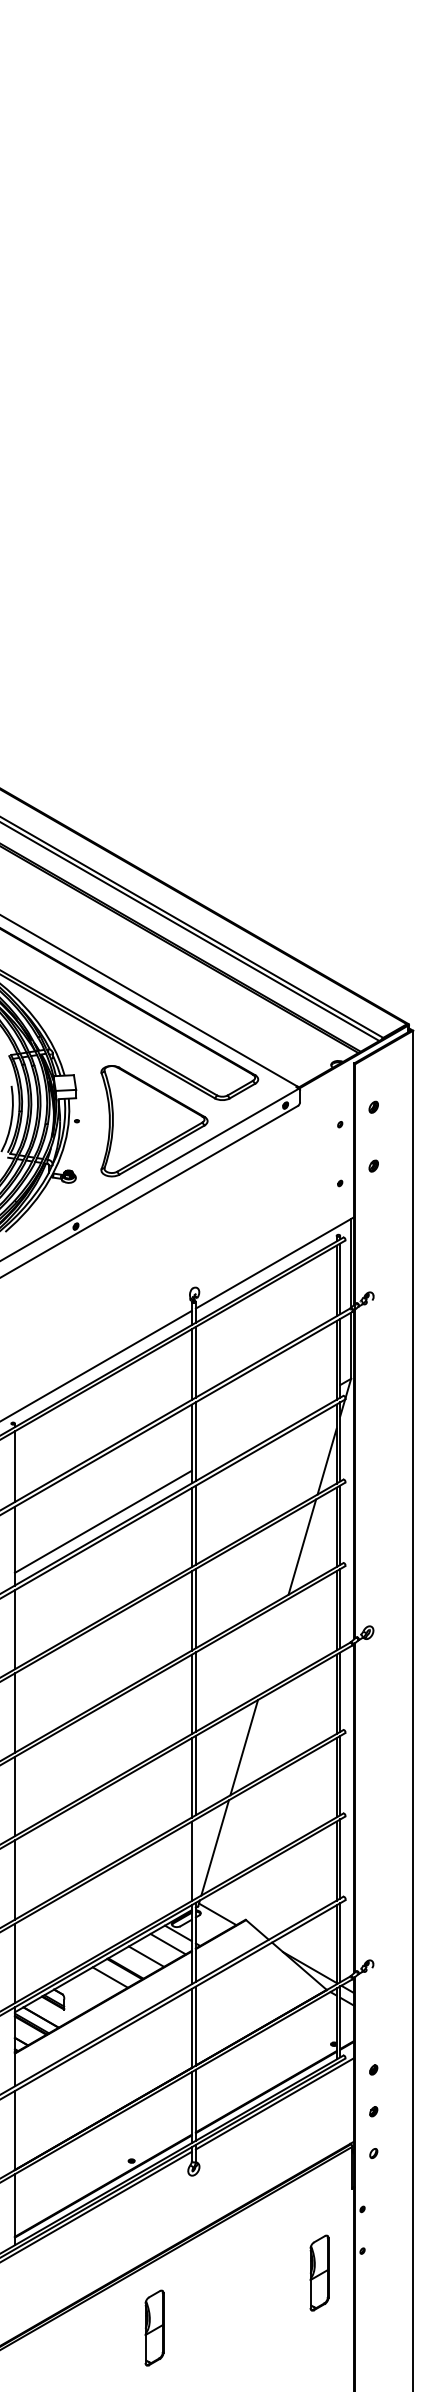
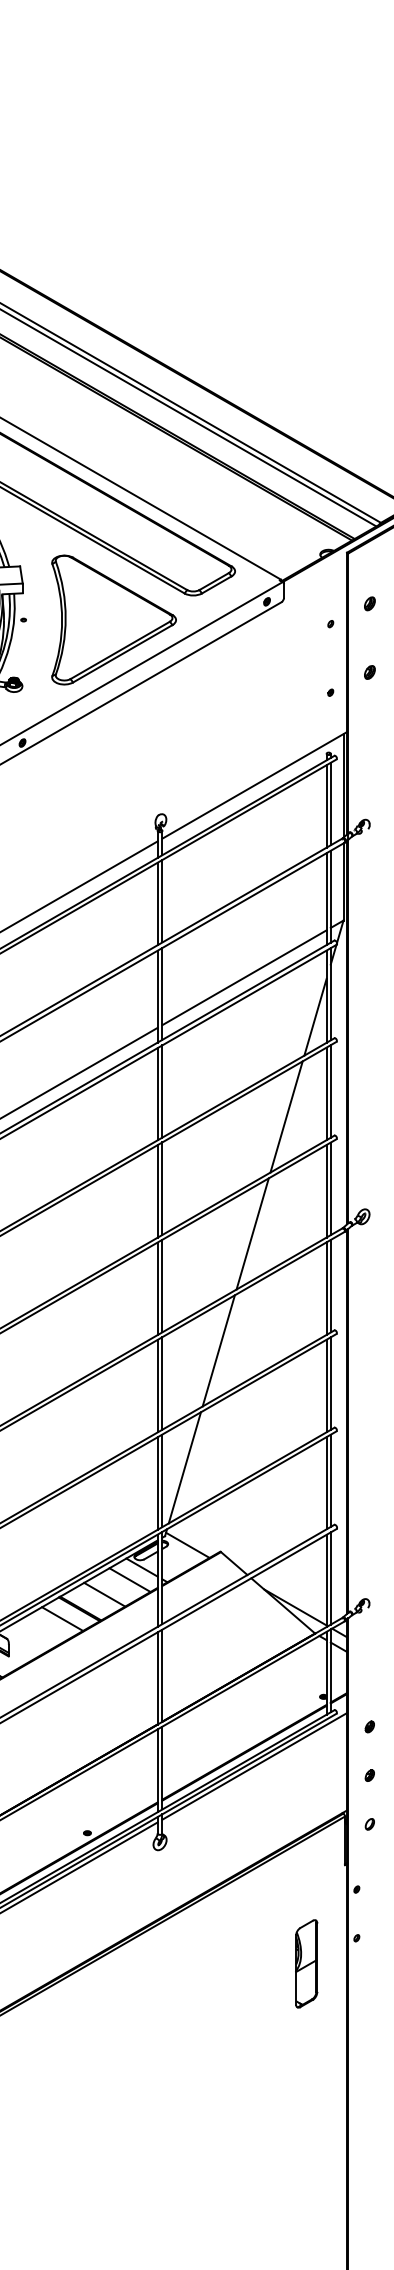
line: (265, 1427) -> (243, 977), added
line: (273, 1647) -> (252, 1234), added
line: (195, 1858) -> (161, 1480), added
part: (154, 2327) -> (114, 2027), removed

